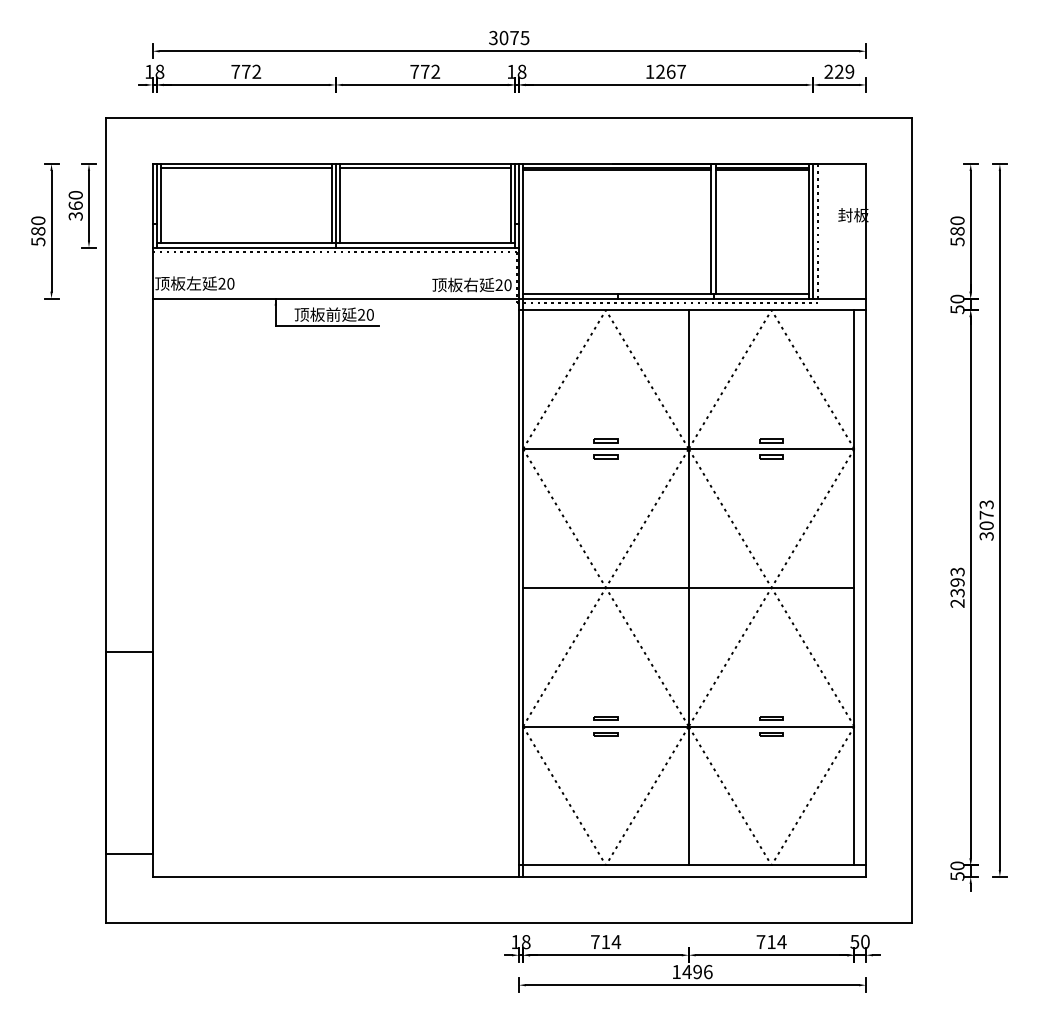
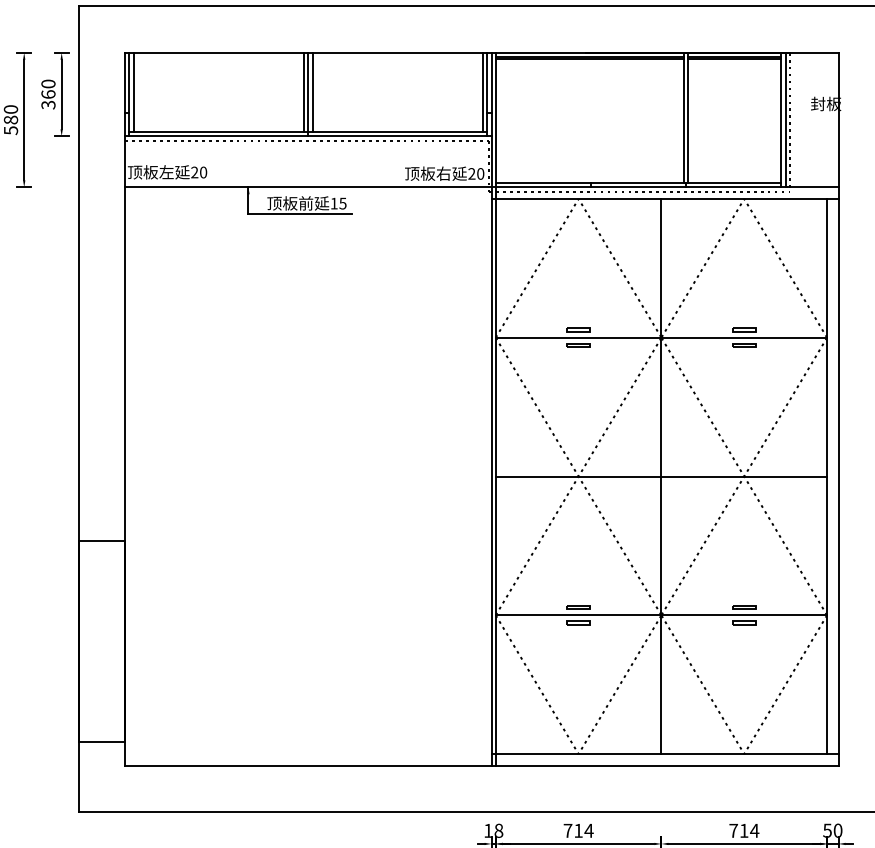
line: (245, 168) -> (218, 57), removed
line: (424, 168) -> (397, 57), removed
text: (365, 314) -> (338, 203), 20 -> 15

